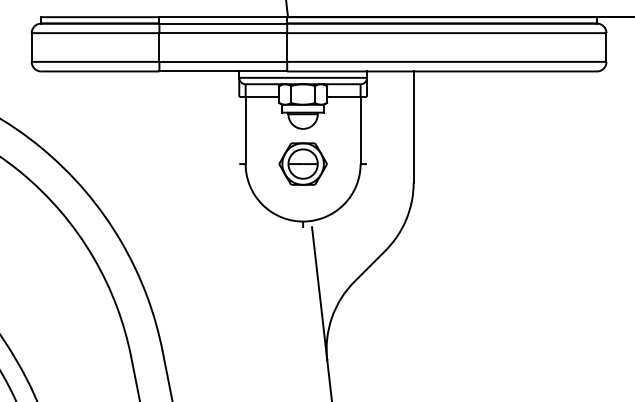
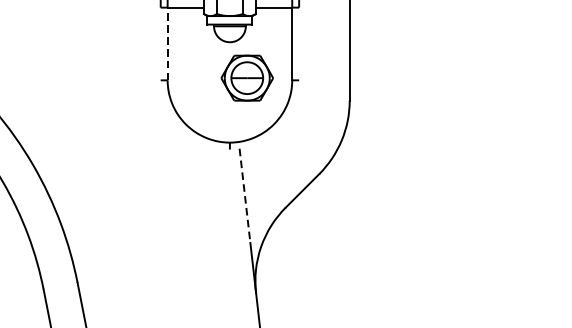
line: (245, 130) -> (167, 43), solid -> dashed
part: (302, 163) -> (246, 77), moved
line: (317, 270) -> (245, 195), solid -> dashed

